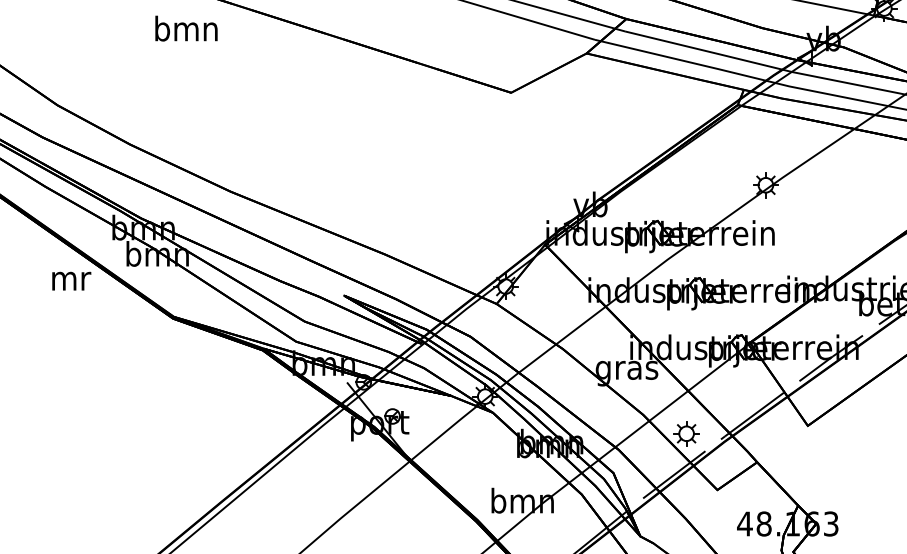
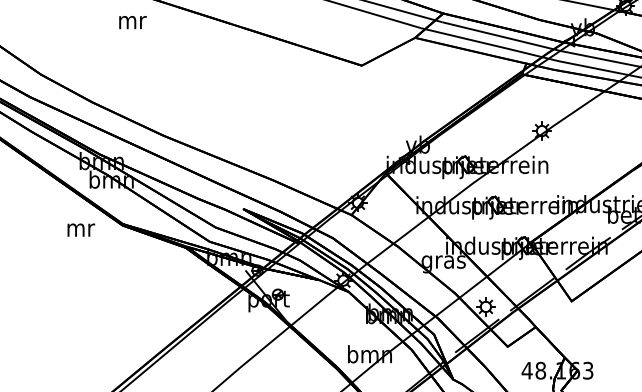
text: (186, 28) -> (132, 20), bmn -> mr
text: (71, 280) -> (81, 229), moved

